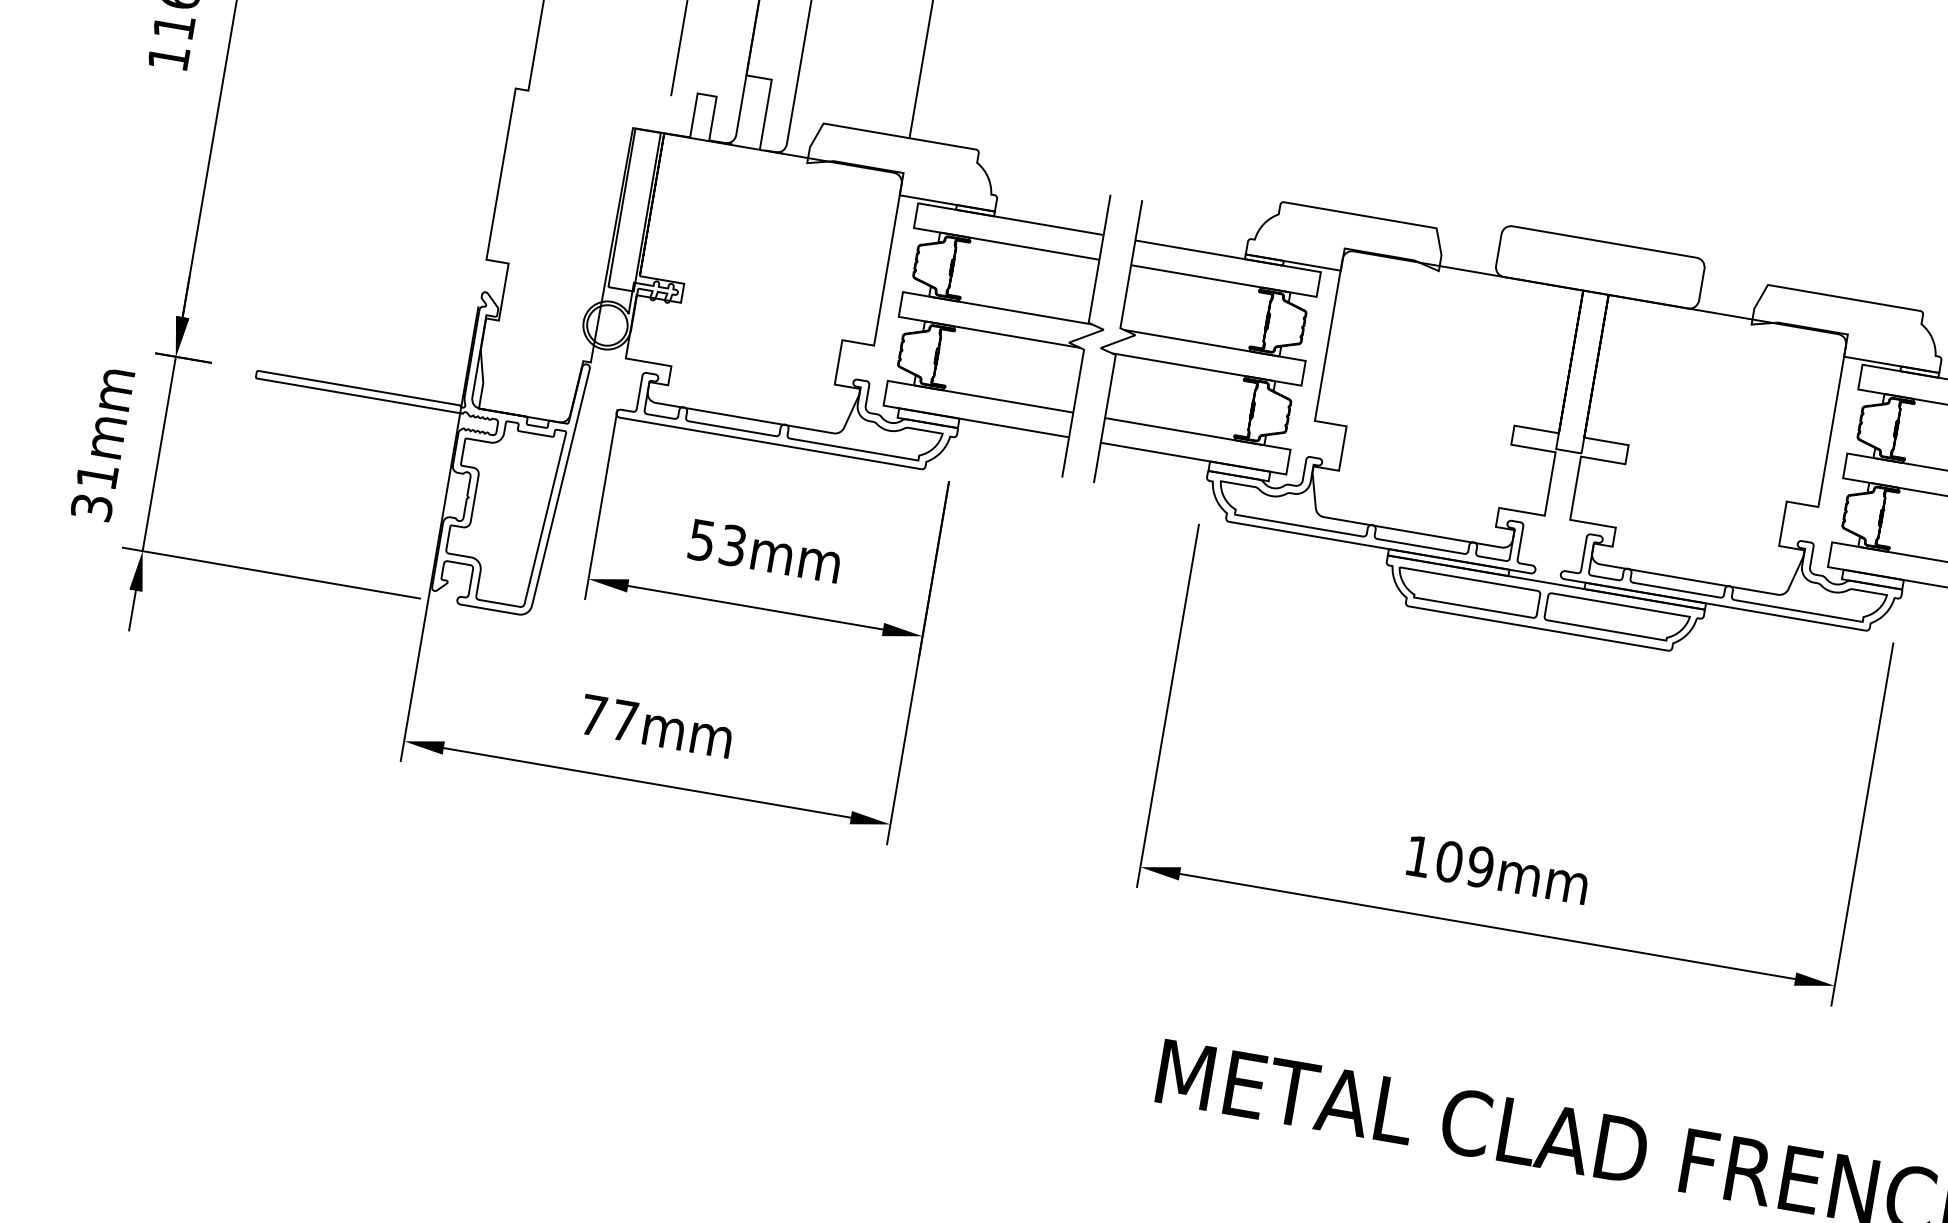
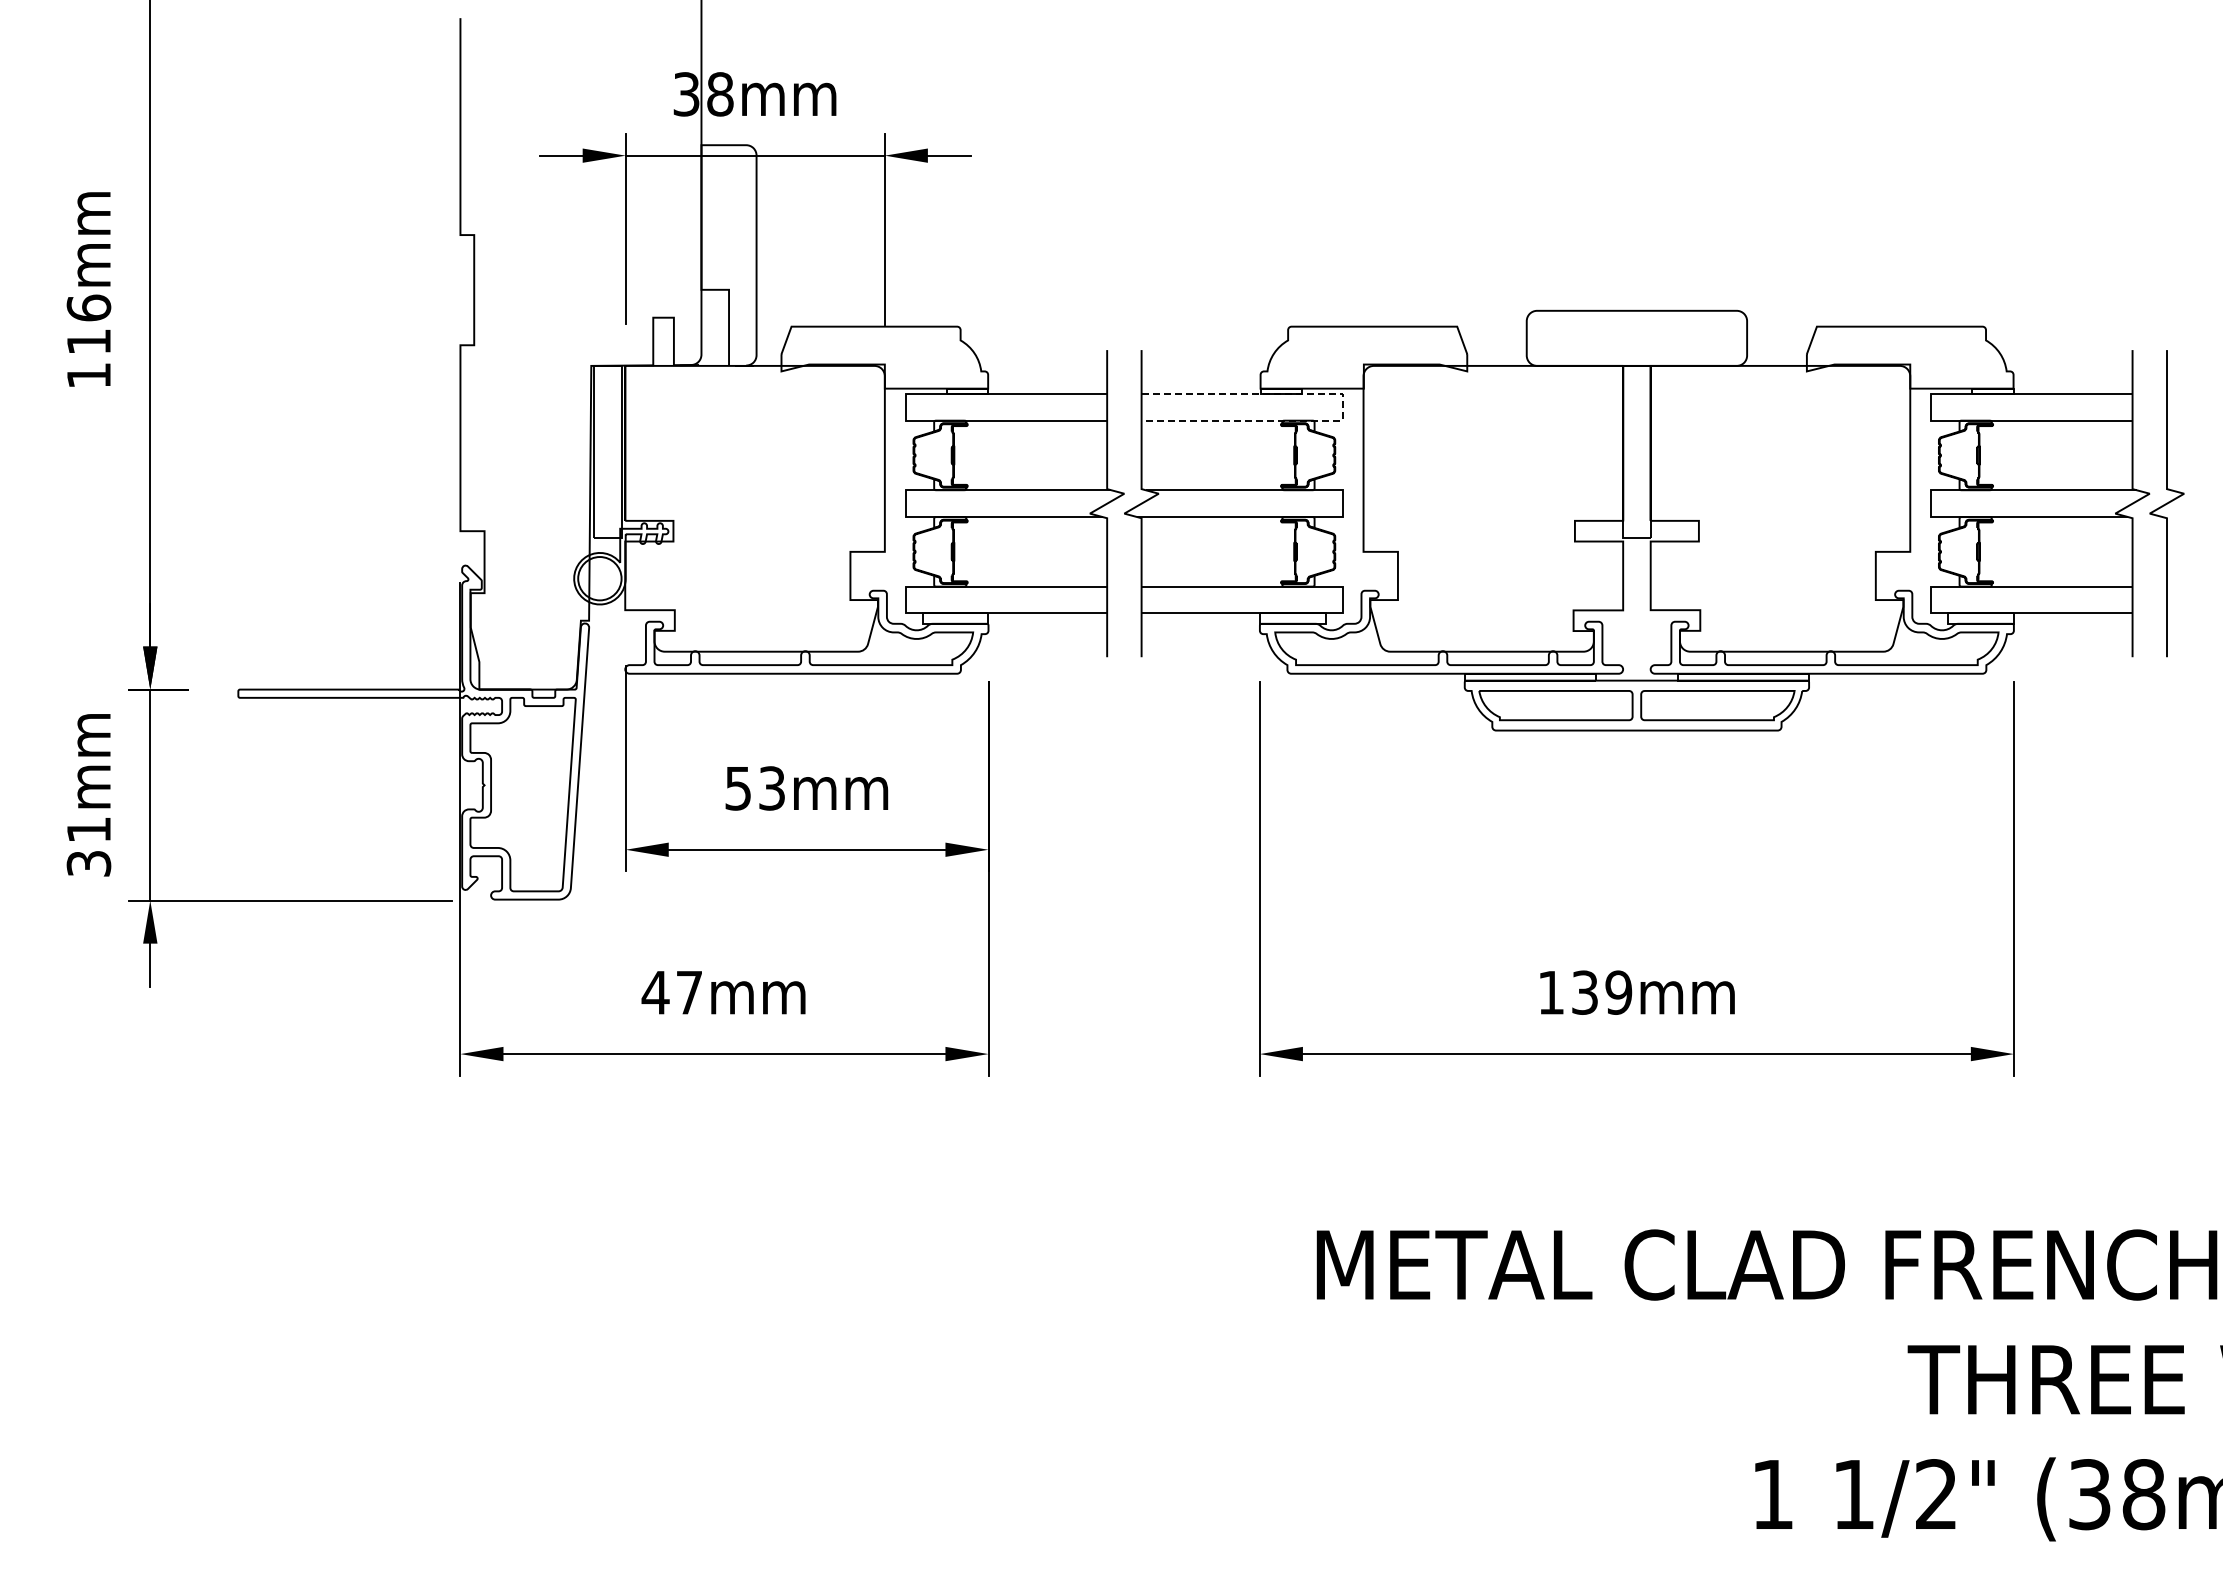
line: (1319, 284) -> (1343, 407), solid -> dashed
text: (593, 715) -> (655, 992), 77mm -> 47mm
text: (1449, 861) -> (1584, 992), 109mm -> 139mm

